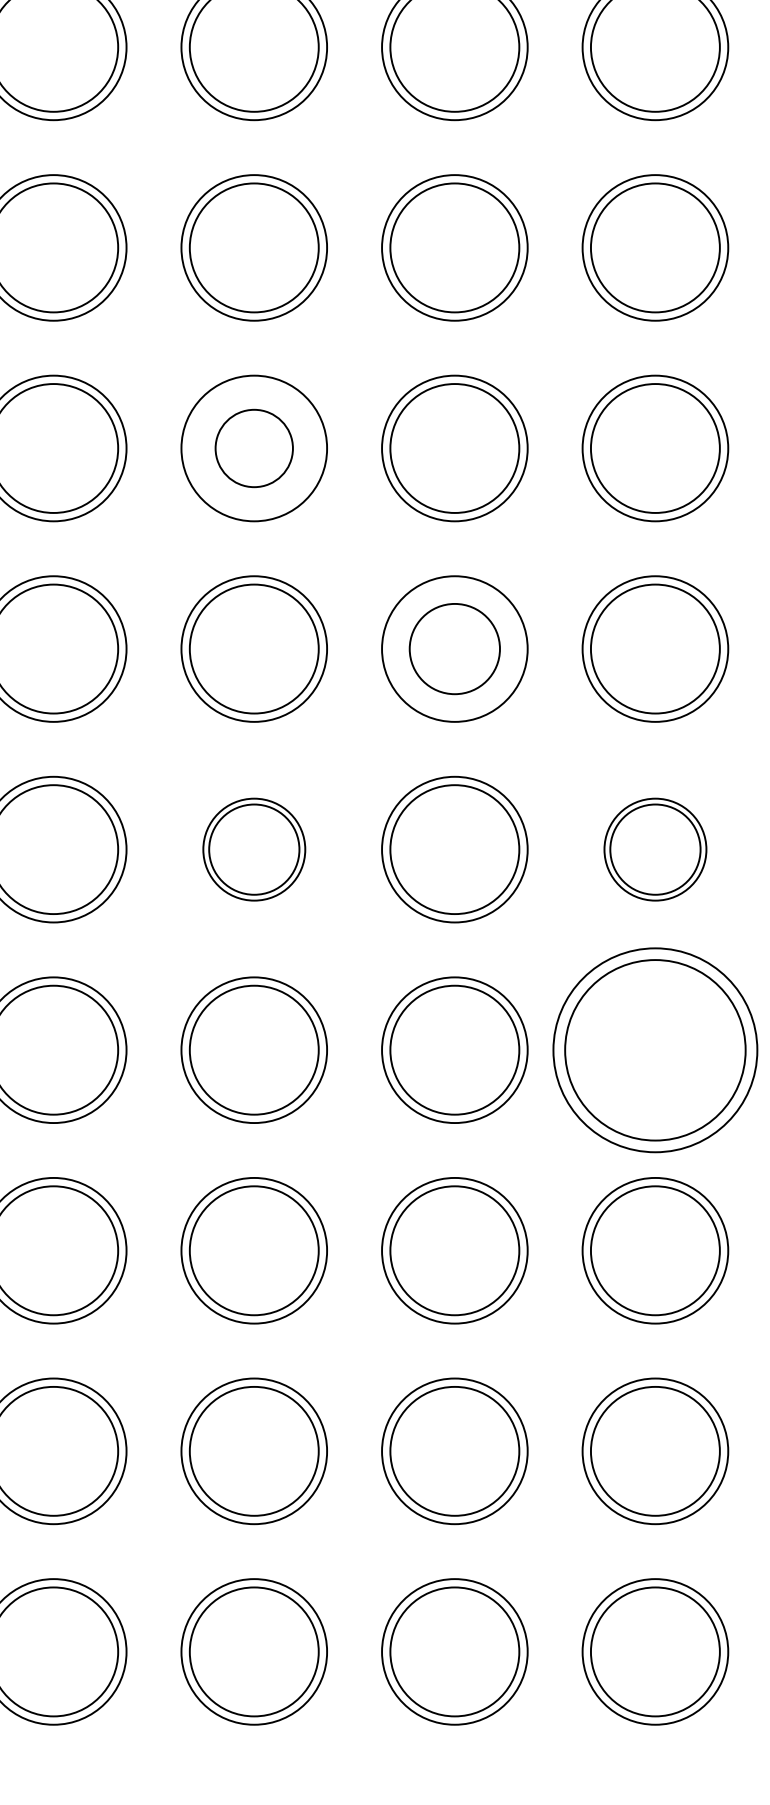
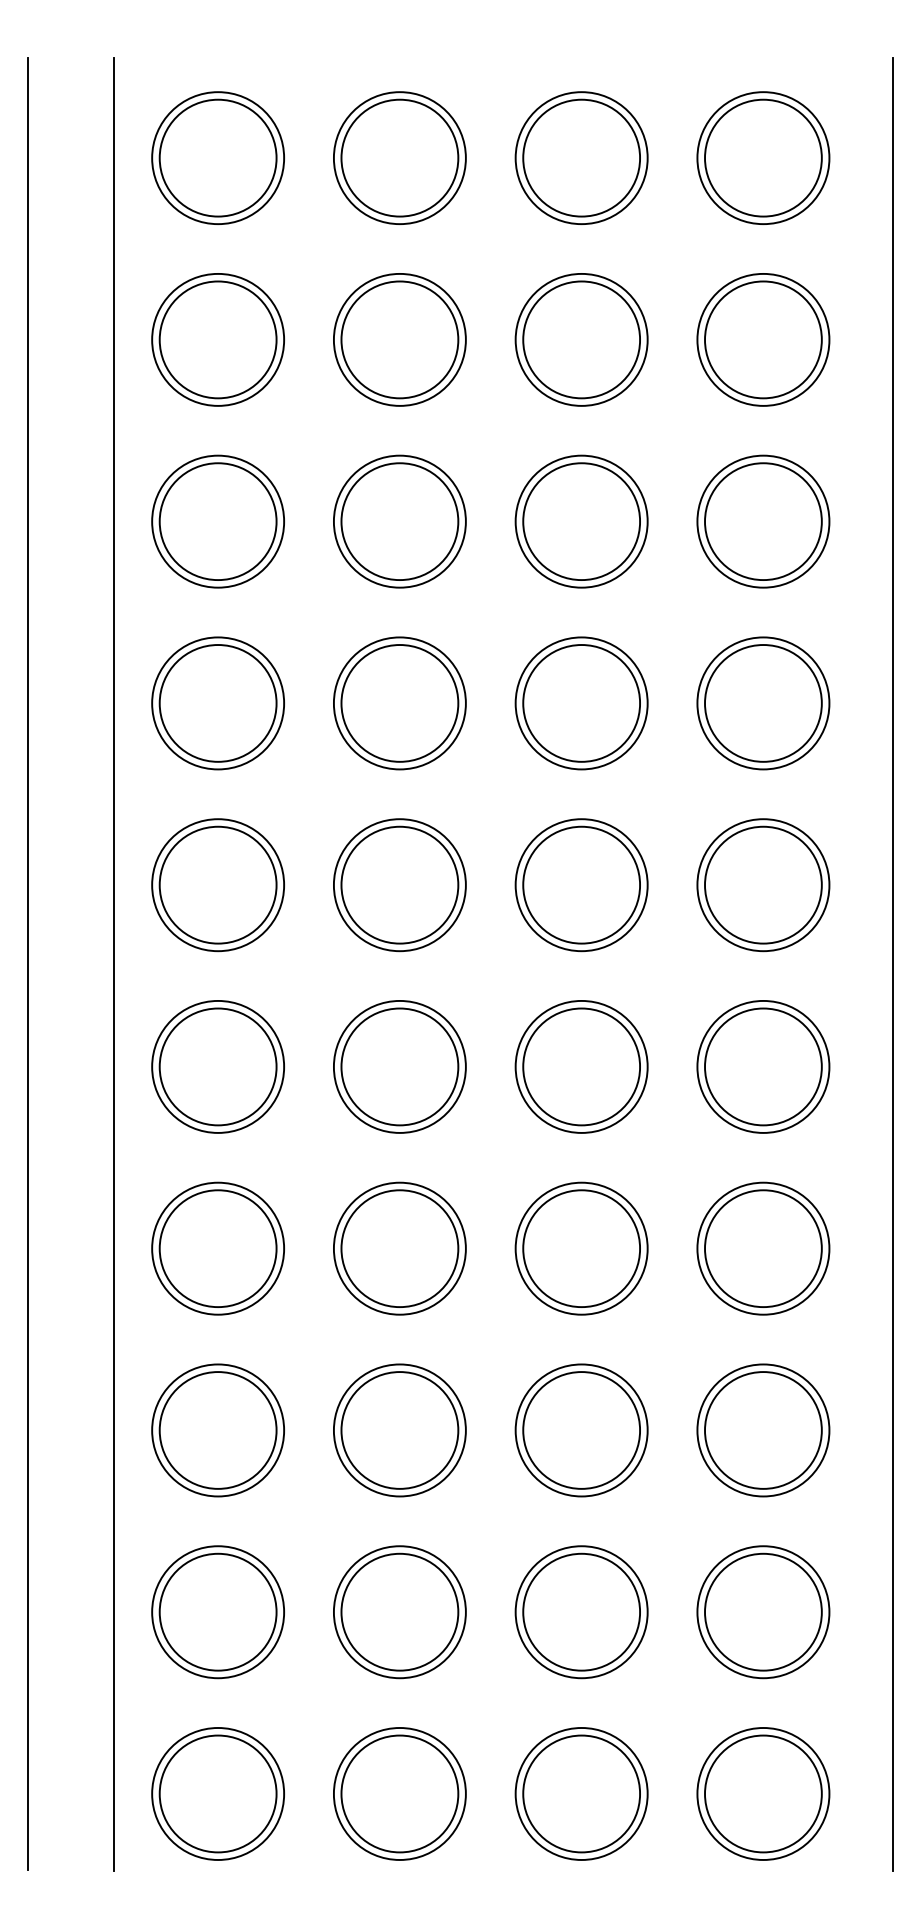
circle: (253, 448) -> (399, 703), size x1.67
circle: (454, 648) -> (581, 884), size x1.43
part: (253, 849) -> (399, 1066), size x1.43
part: (655, 849) -> (763, 1066), size x1.43
part: (655, 1049) -> (763, 1248), size x0.71

